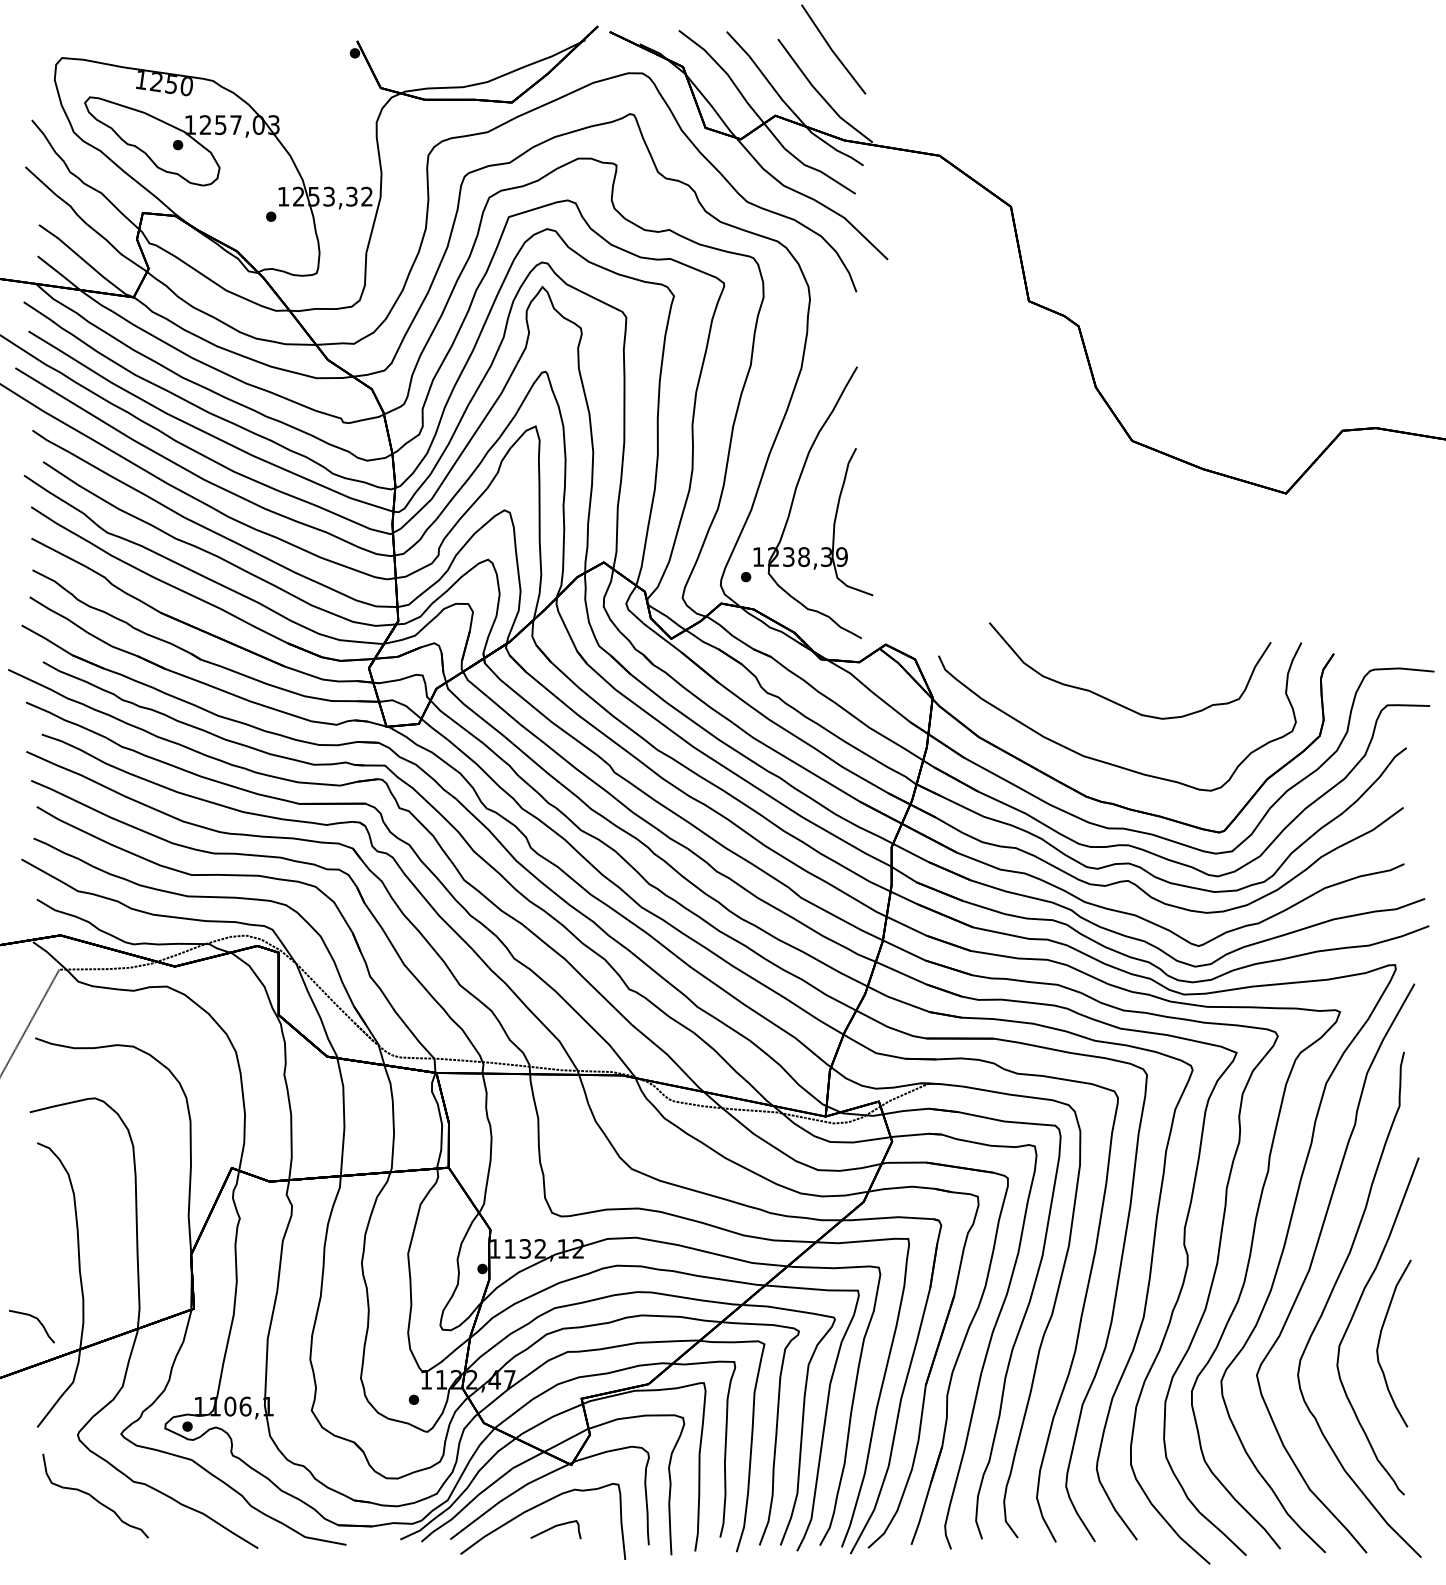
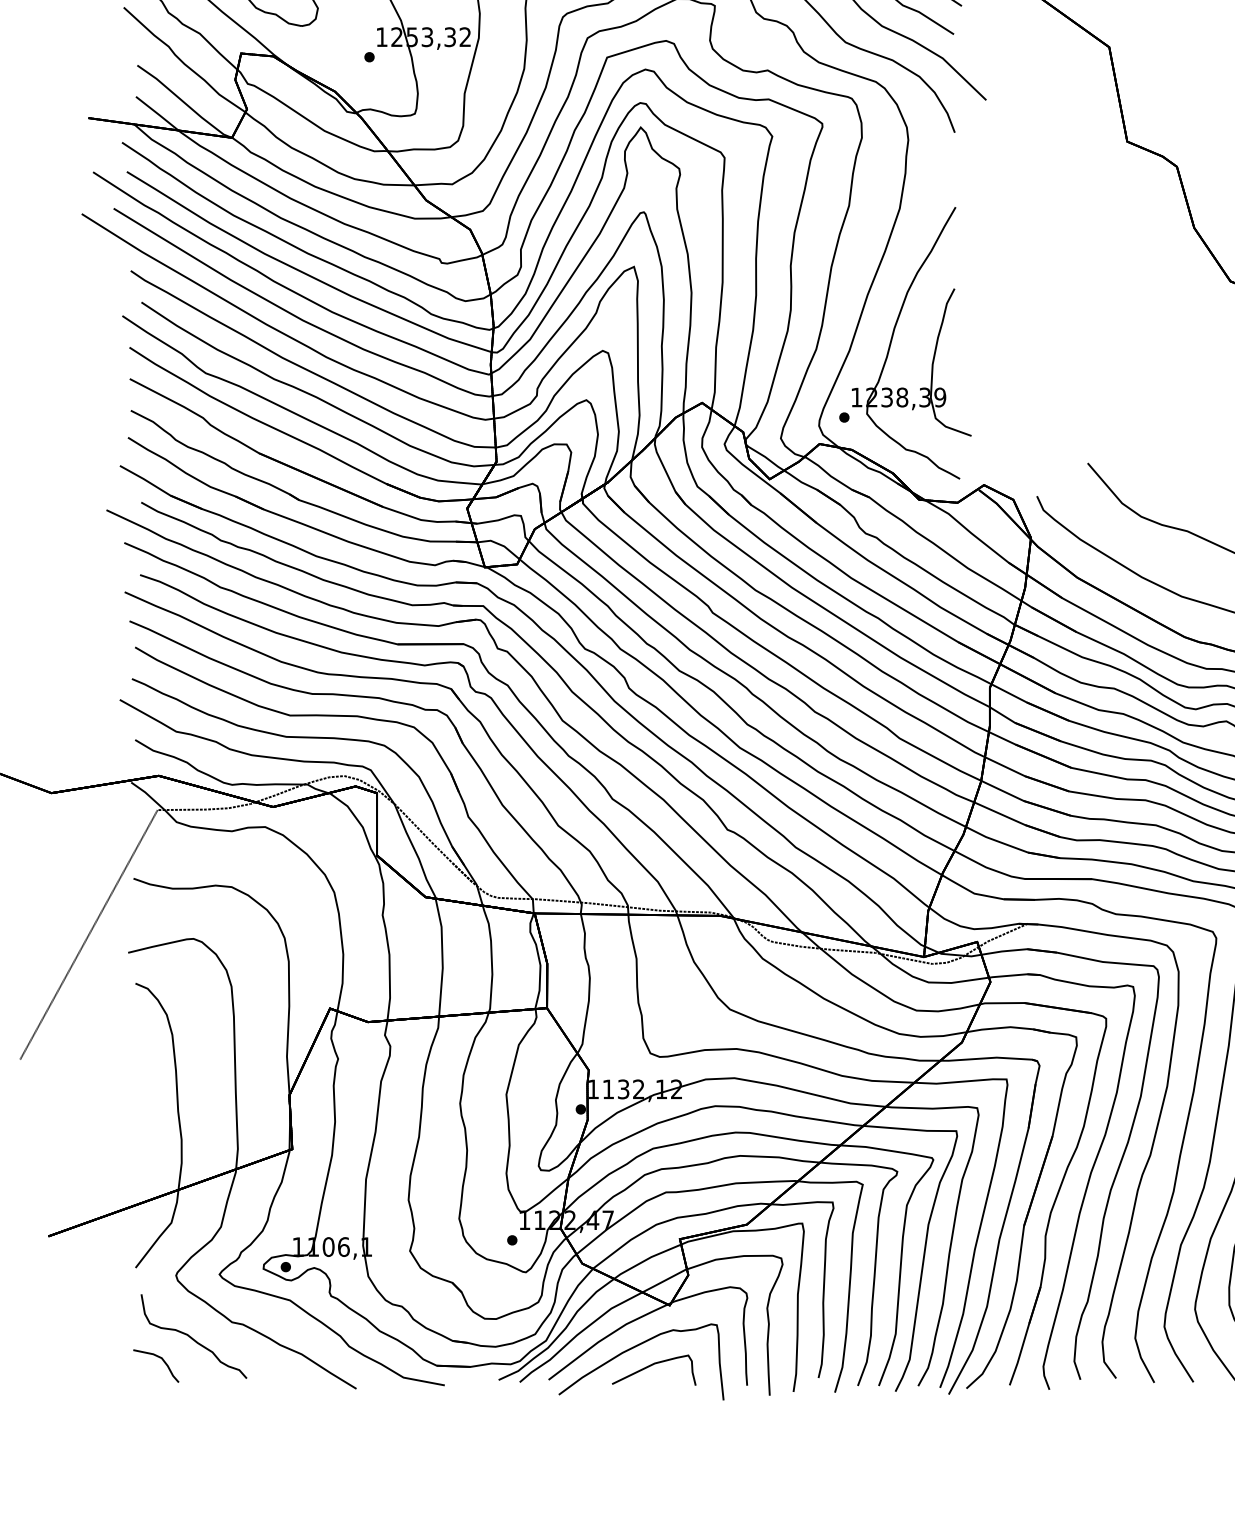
part: (37, 1320) -> (161, 1359), moved
part: (555, 1529) -> (653, 1369), size x1.67

